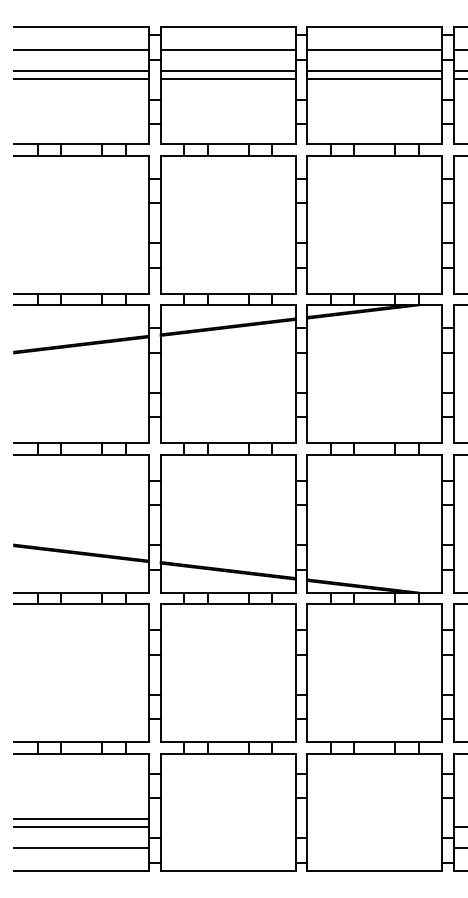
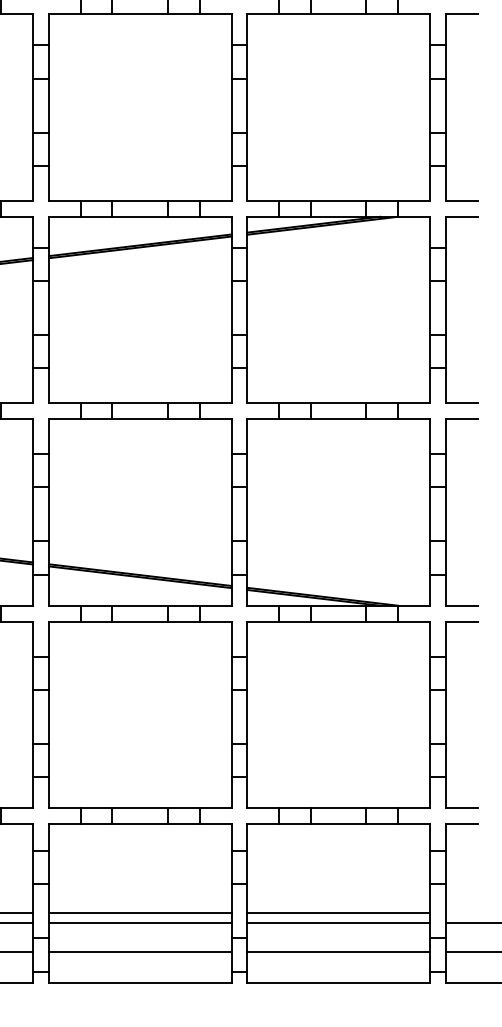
line: (227, 819) -> (139, 912), added
line: (374, 819) -> (338, 912), added
line: (227, 827) -> (139, 923), added
line: (374, 827) -> (338, 923), added
line: (227, 848) -> (139, 952), added
line: (374, 848) -> (338, 952), added

